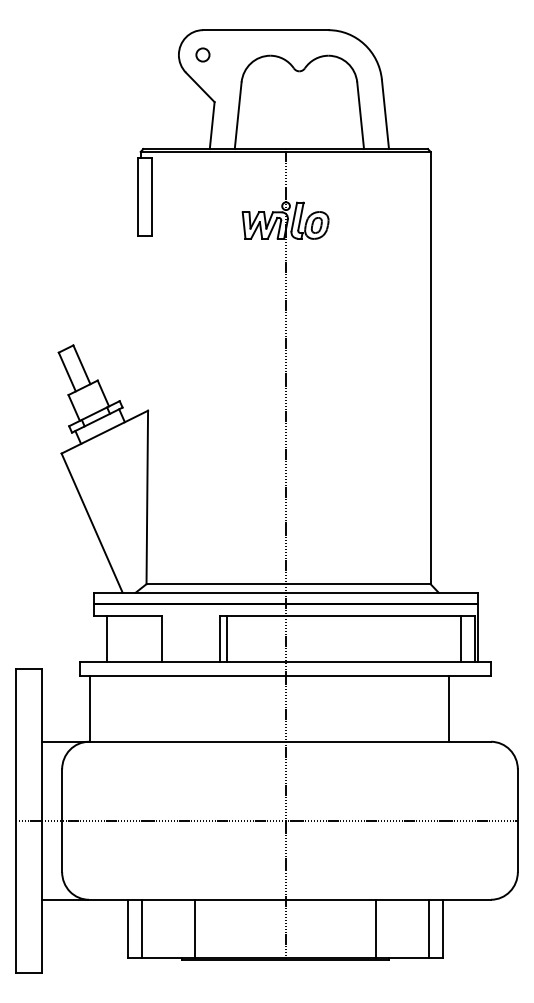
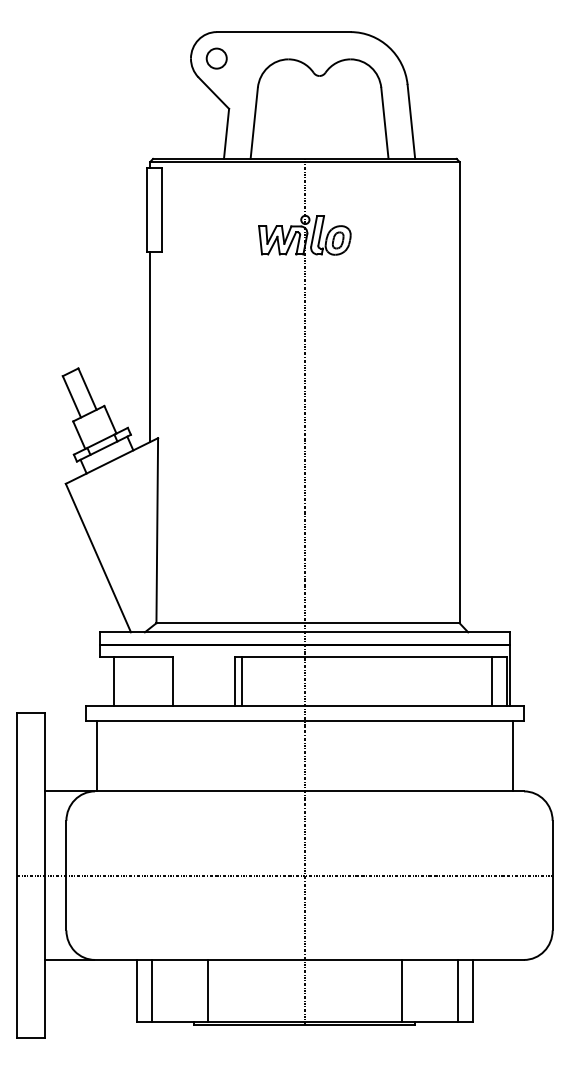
circle: (202, 54) -> (216, 58), size x1.43
line: (140, 324) -> (150, 346), added
line: (449, 708) -> (513, 755), moved

